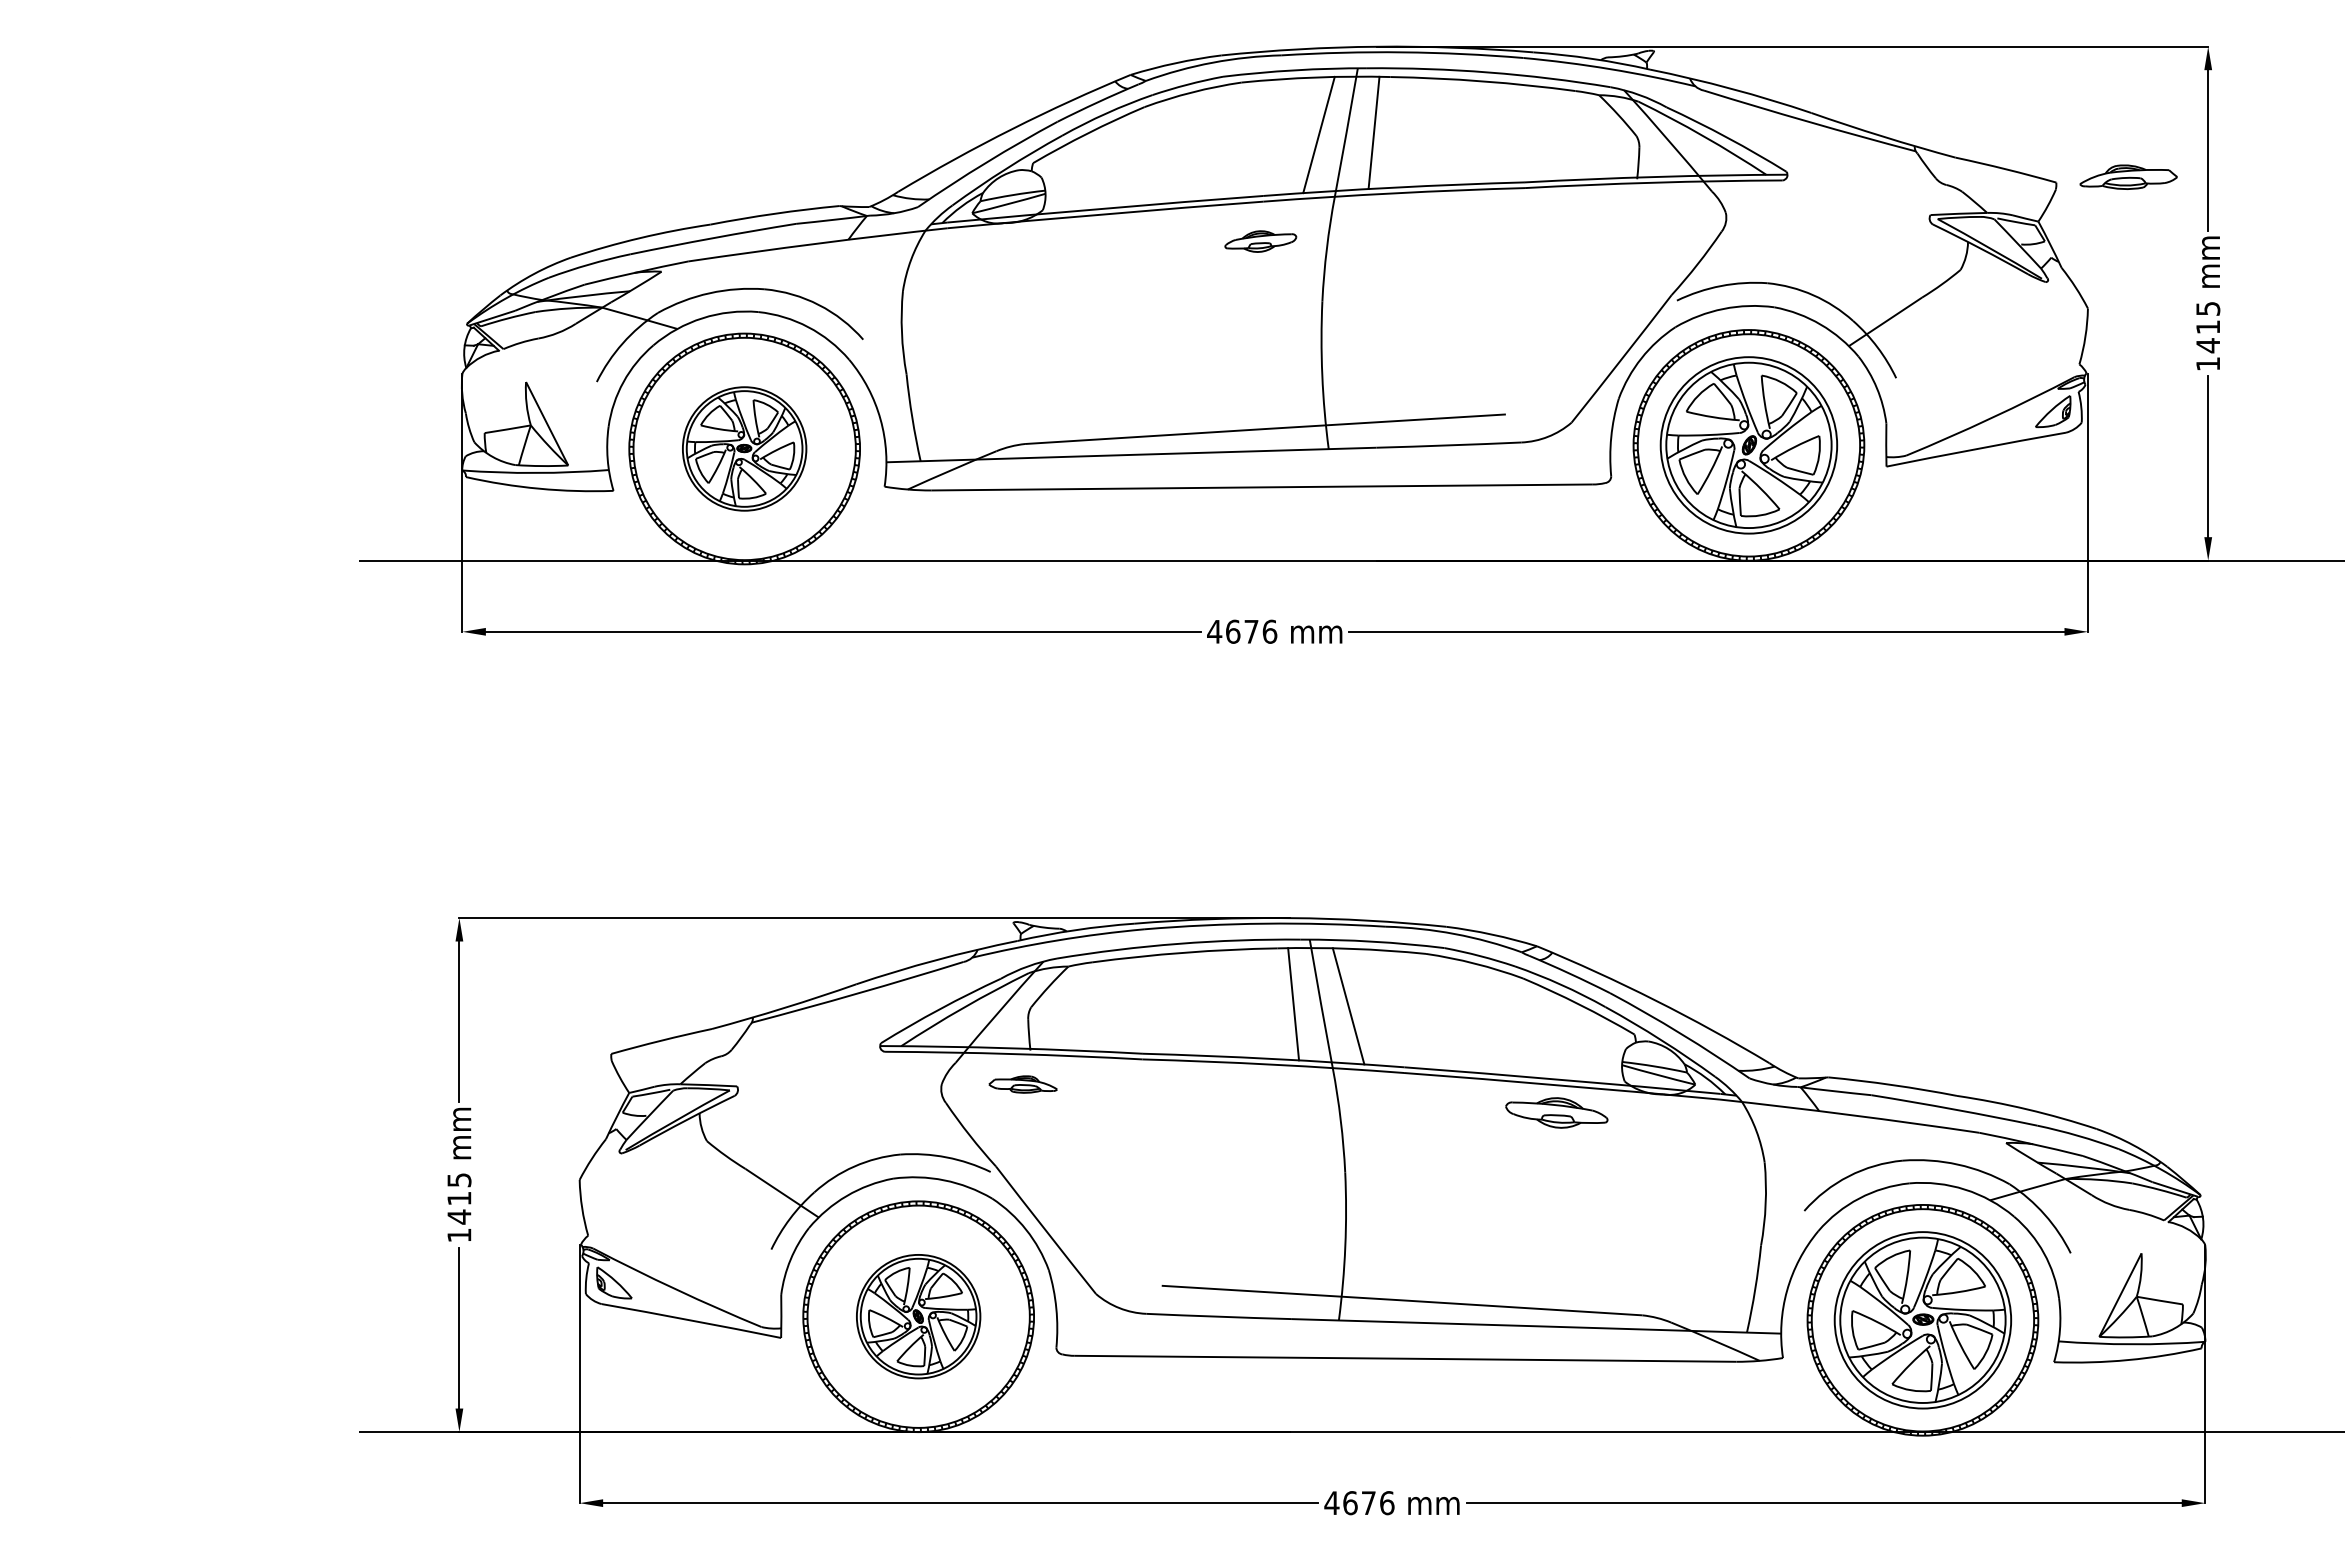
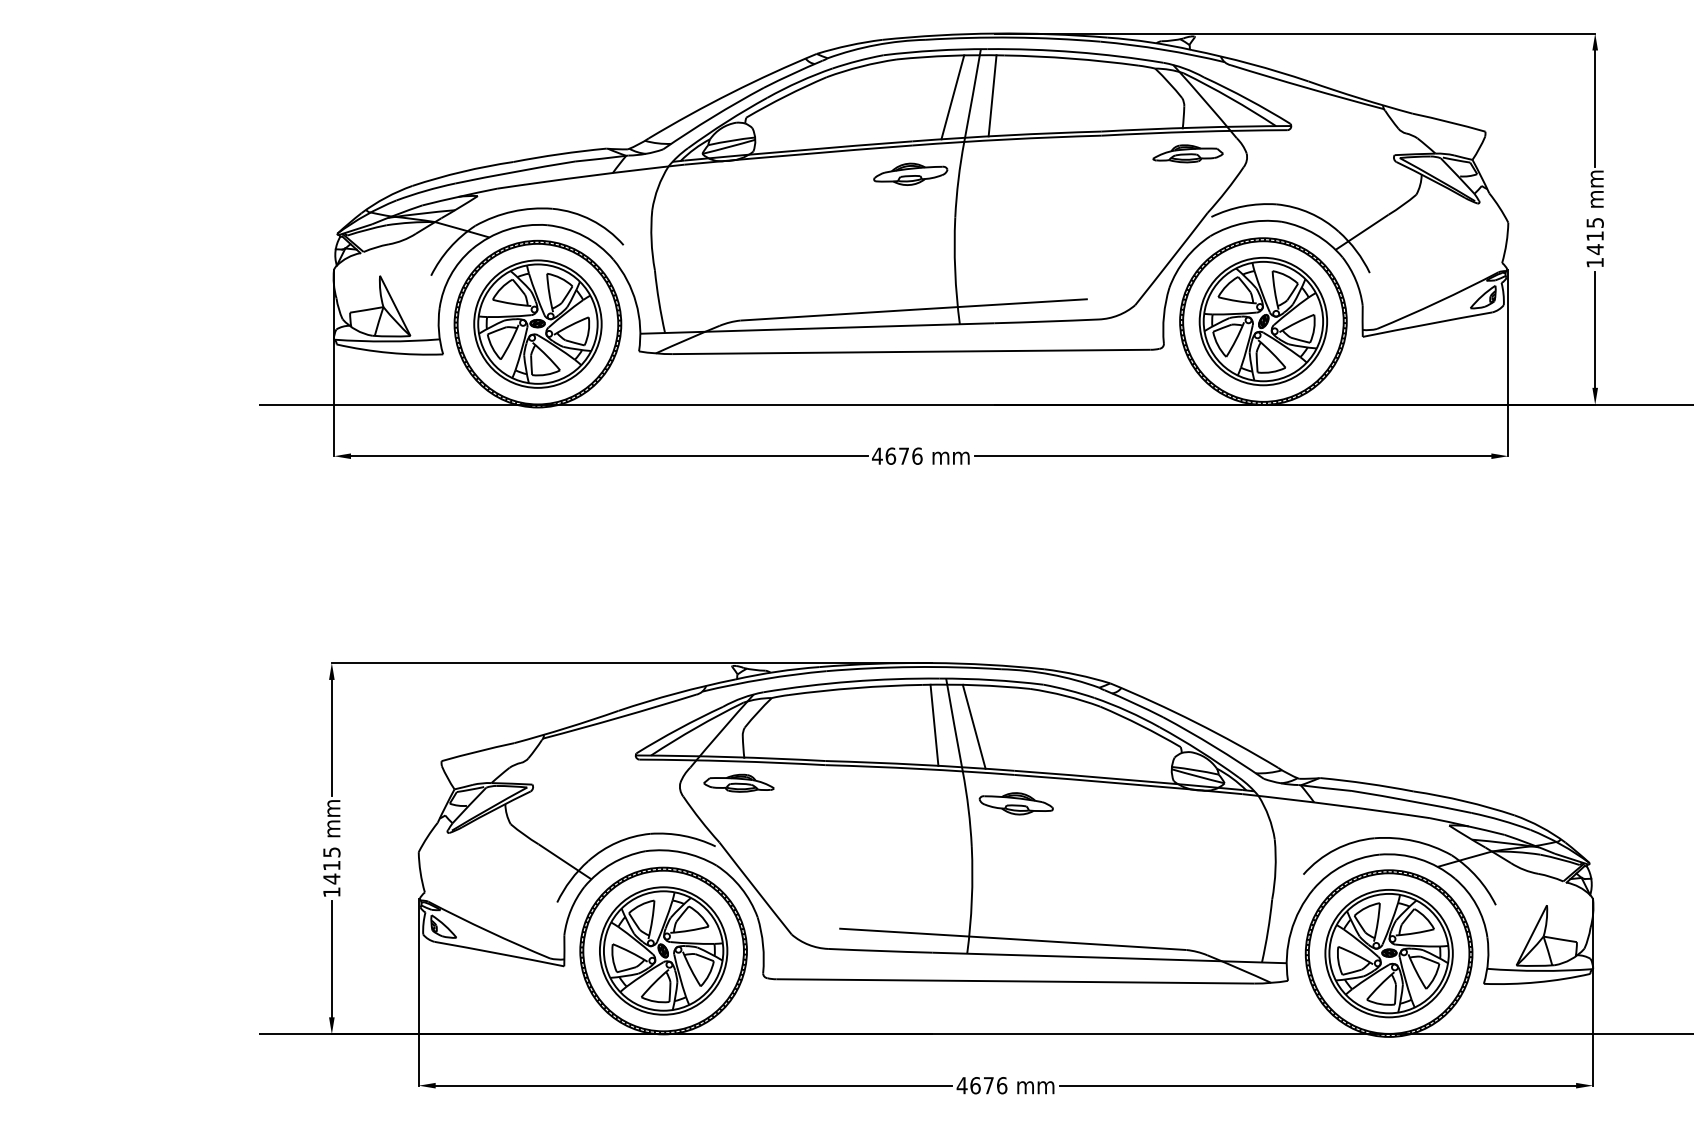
part: (2128, 176) -> (1187, 153), moved
part: (1260, 241) -> (910, 174), size x1.43
part: (744, 448) -> (537, 323), size x1.43
part: (1023, 1084) -> (739, 783), size x1.43
part: (1556, 1112) -> (1016, 803), moved
part: (918, 1316) -> (663, 950), size x1.43

